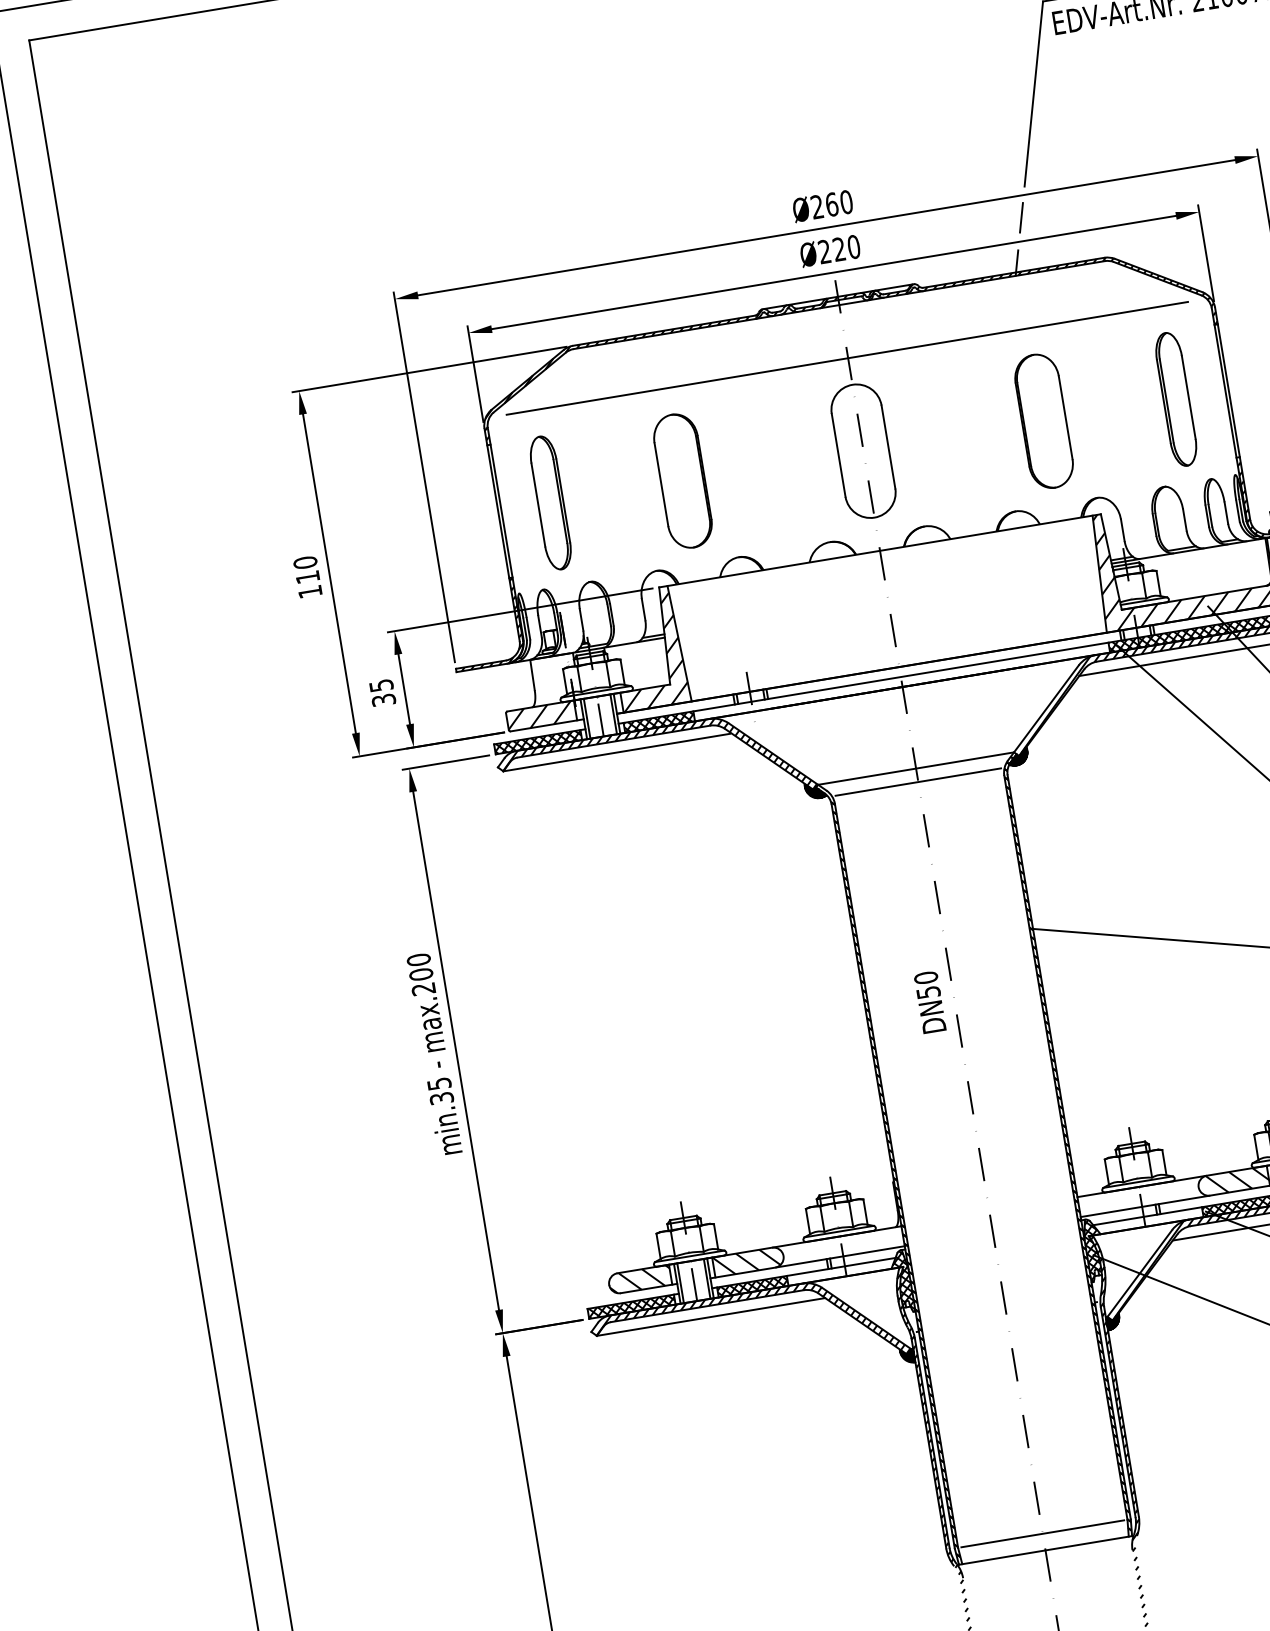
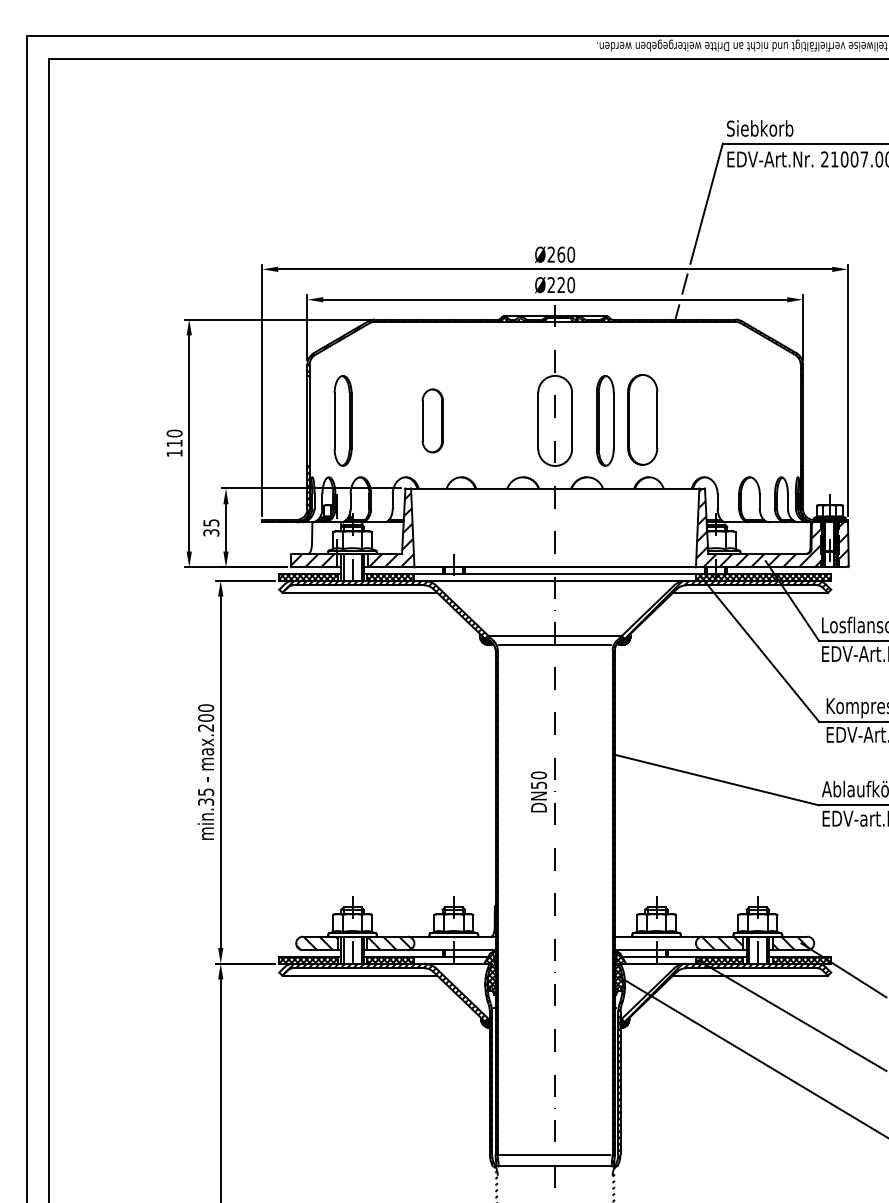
line: (847, 357) -> (554, 357), removed
part: (1176, 398) -> (605, 420), moved
part: (1043, 420) -> (642, 419), moved
part: (682, 480) -> (432, 420), size x0.7

